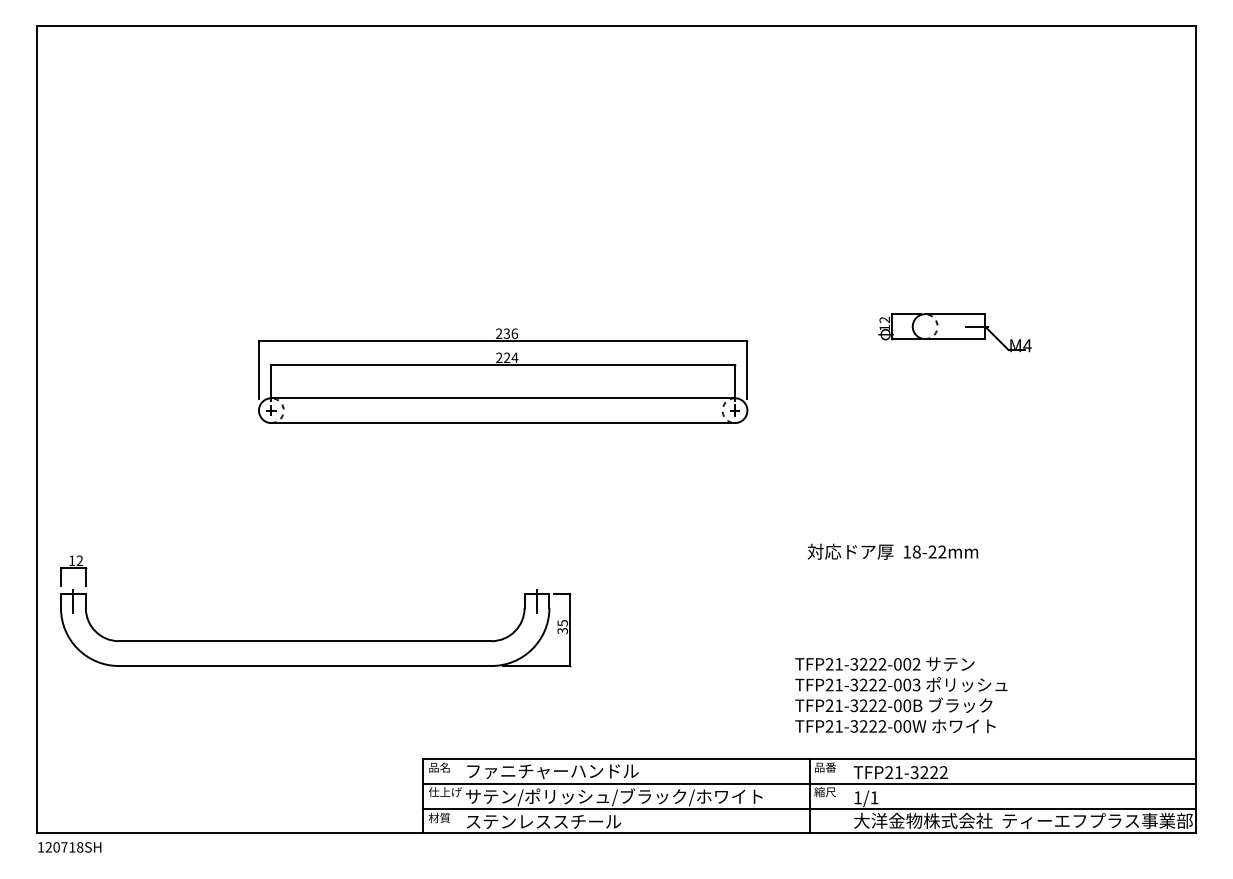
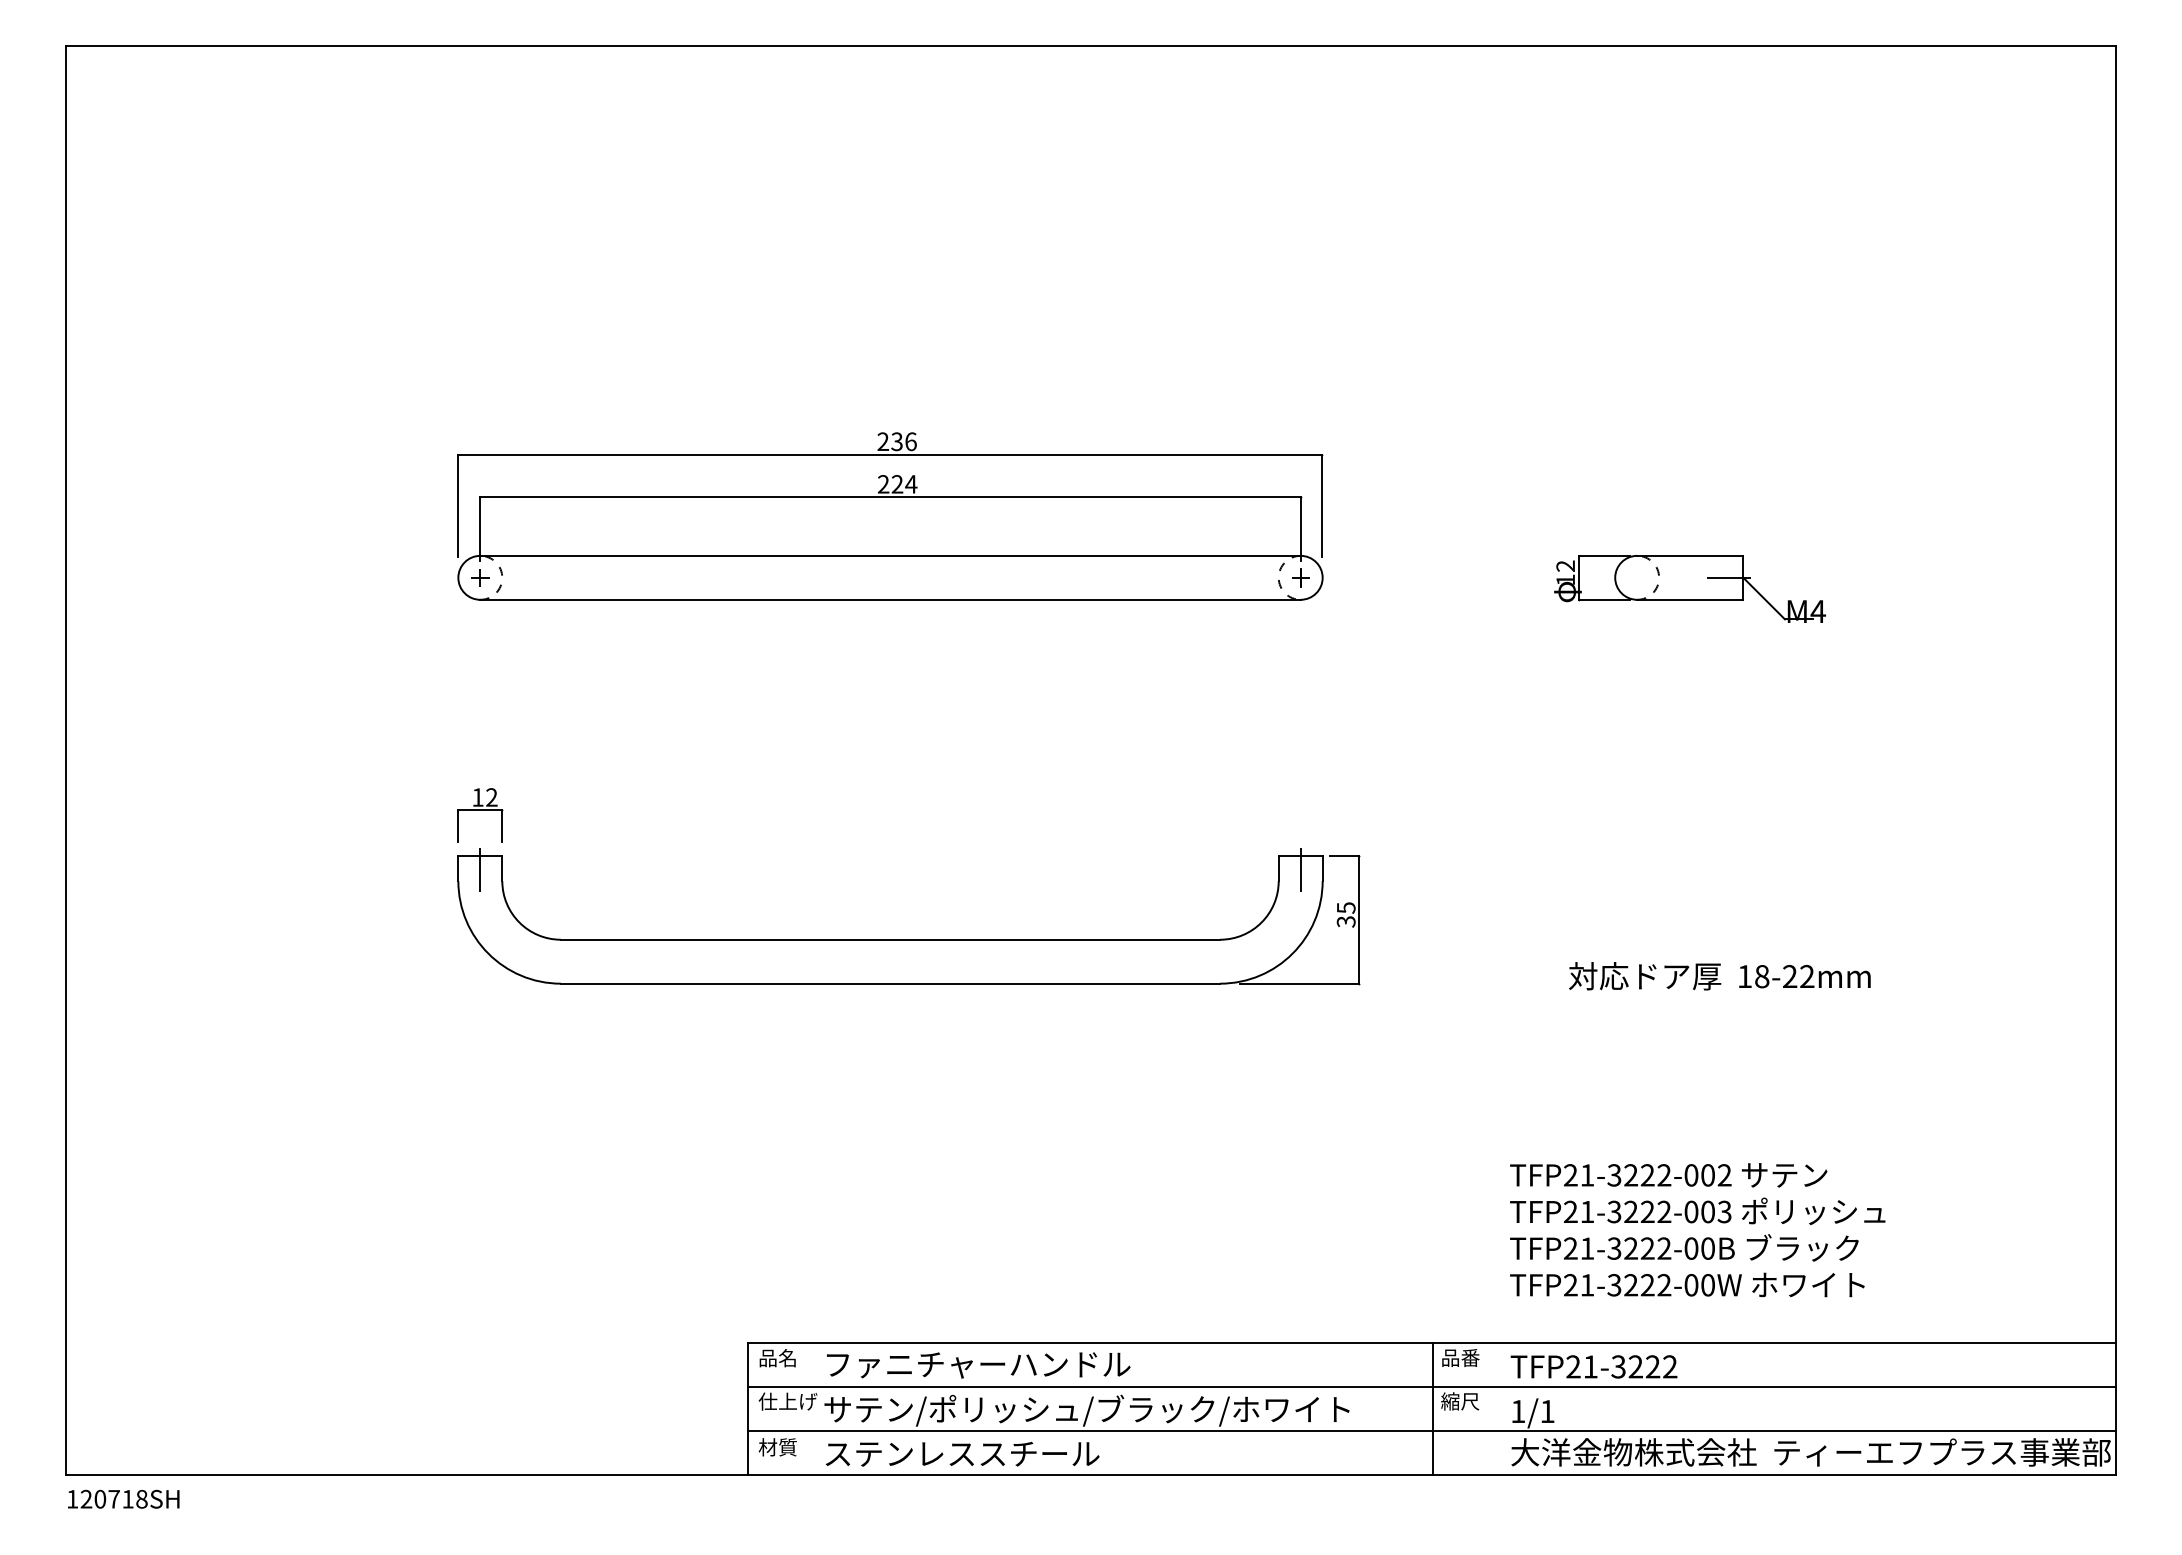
part: (503, 375) -> (891, 515), moved
text: (892, 551) -> (1719, 975), moved
part: (315, 640) -> (908, 938), moved
text: (901, 695) -> (1697, 1230), moved

